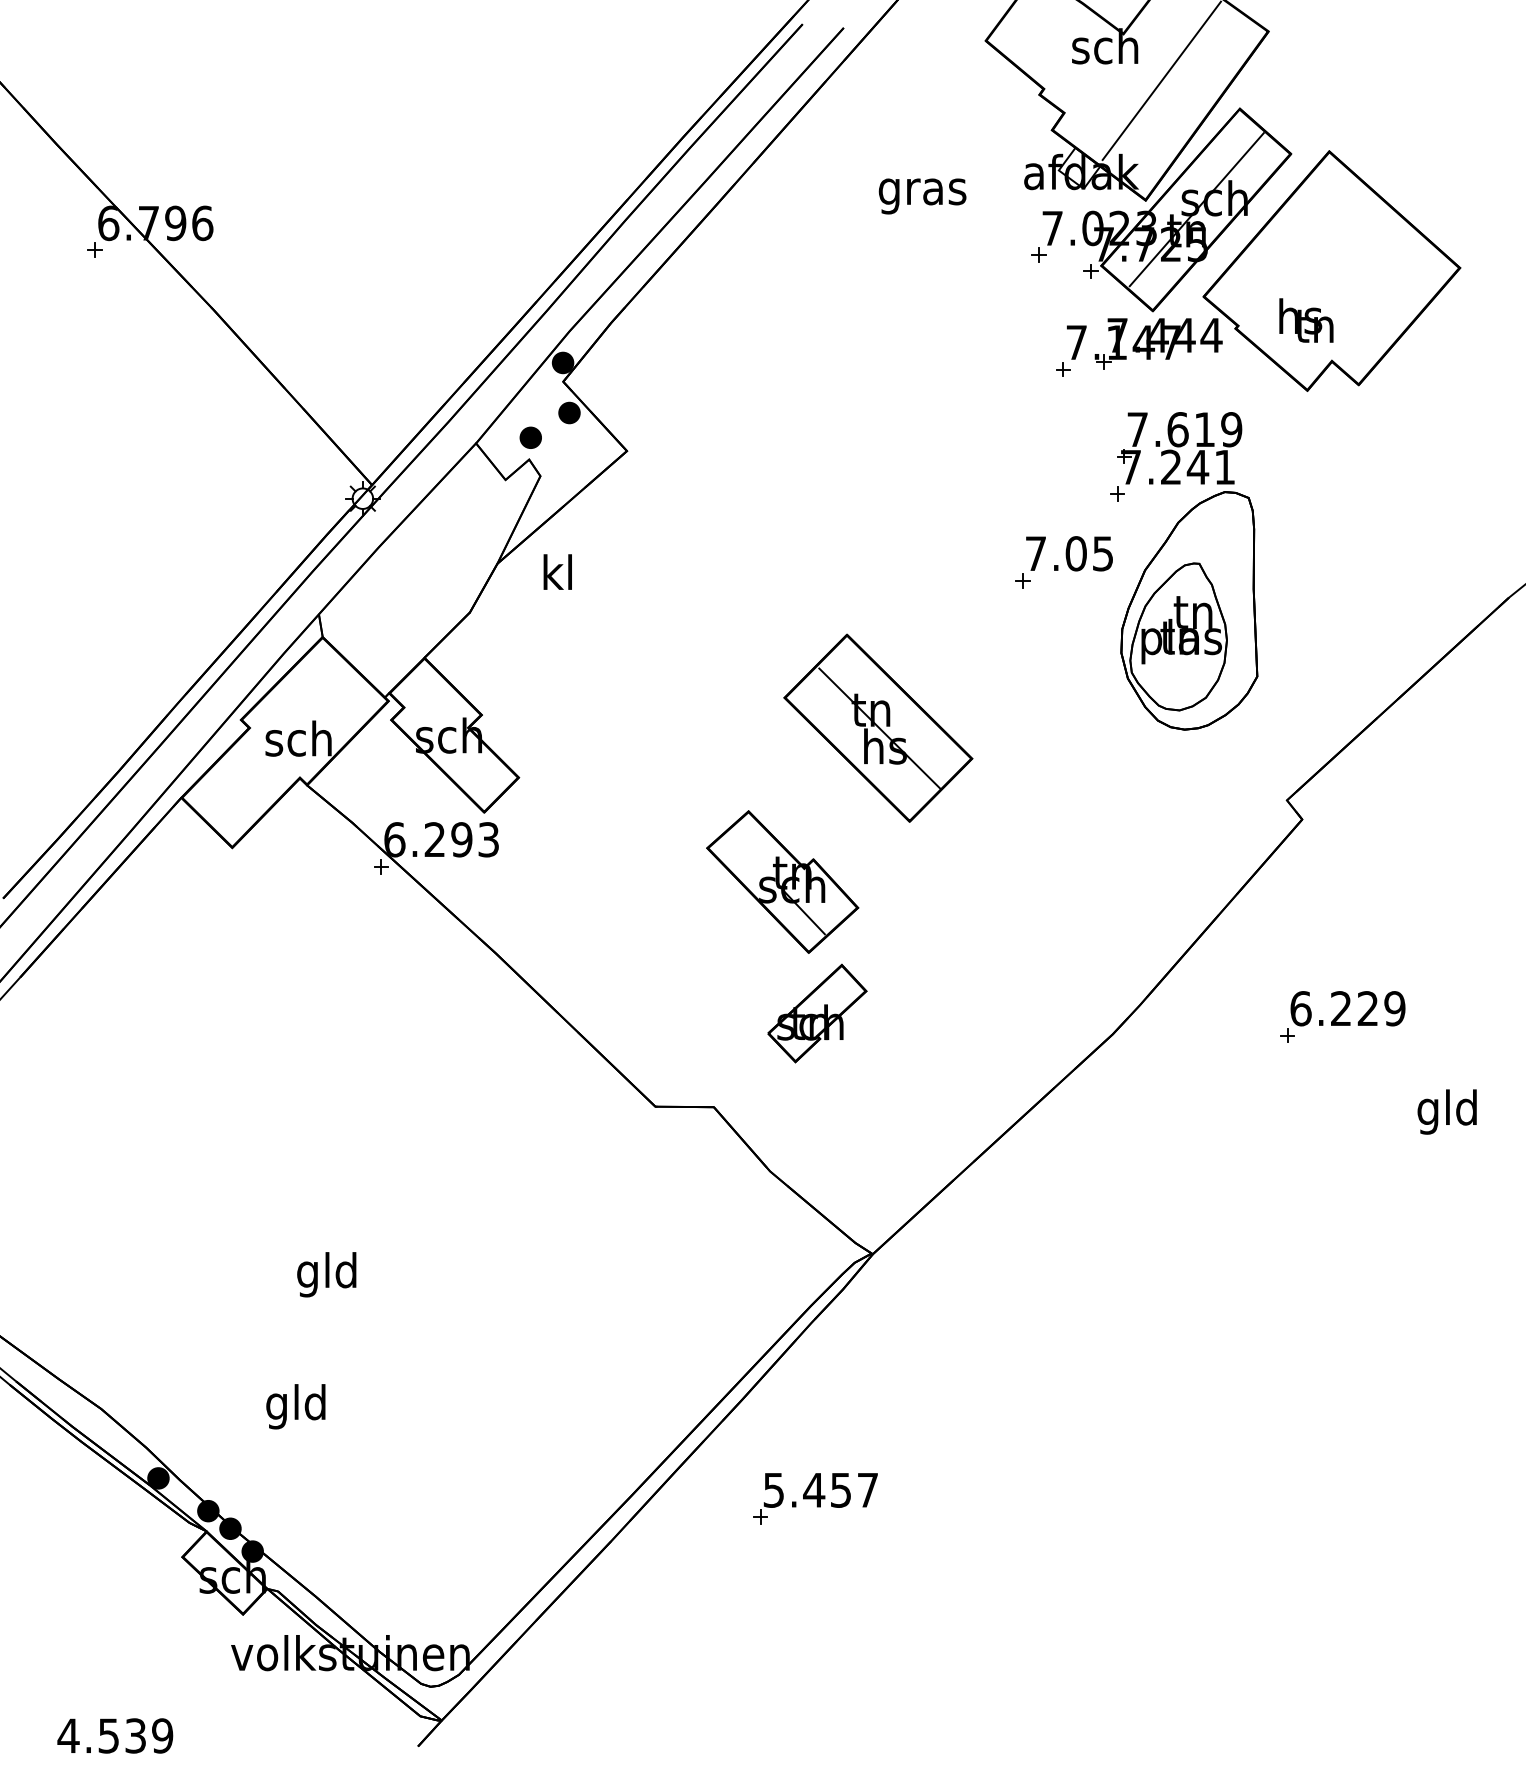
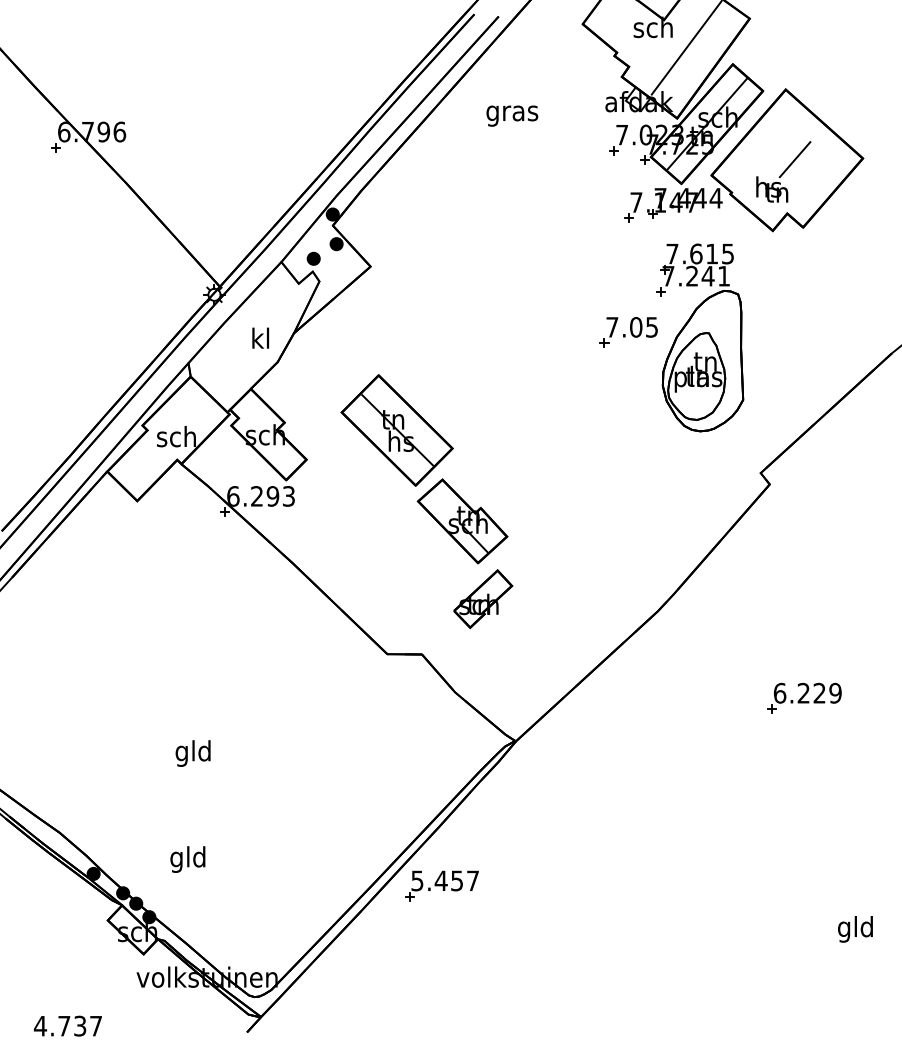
text: (922, 195) -> (512, 115), moved
line: (1344, 269) -> (794, 159), added
text: (1230, 428) -> (727, 253), 7.619 -> 7.615
text: (557, 570) -> (260, 337), moved
part: (877, 728) -> (396, 430), moved
part: (1342, 1015) -> (804, 697), moved
text: (1447, 1112) -> (855, 929), moved
text: (295, 1406) -> (187, 859), moved
part: (814, 1497) -> (441, 885), moved
text: (136, 1734) -> (80, 1025), 4.539 -> 4.737

